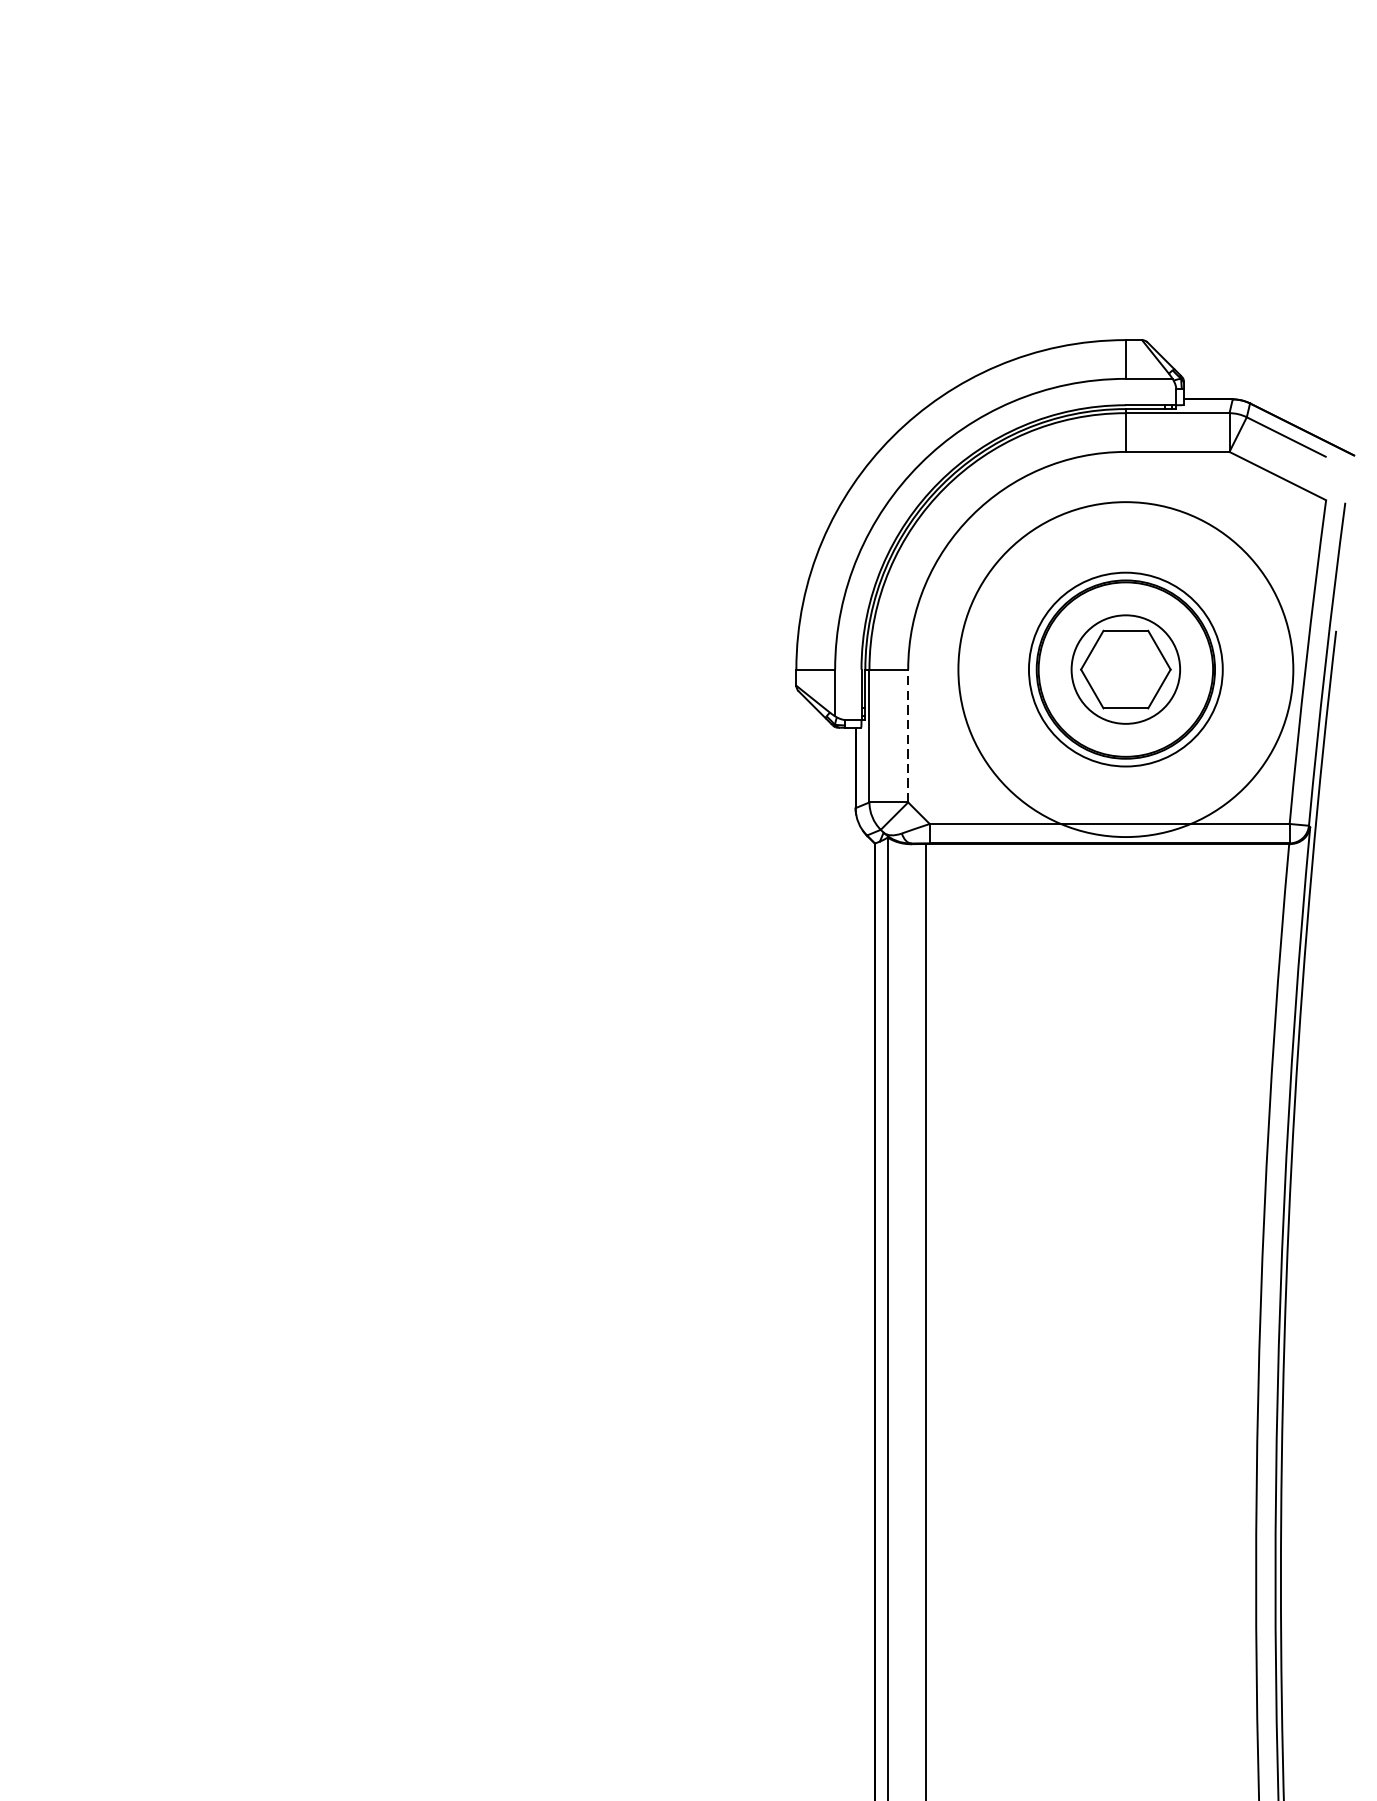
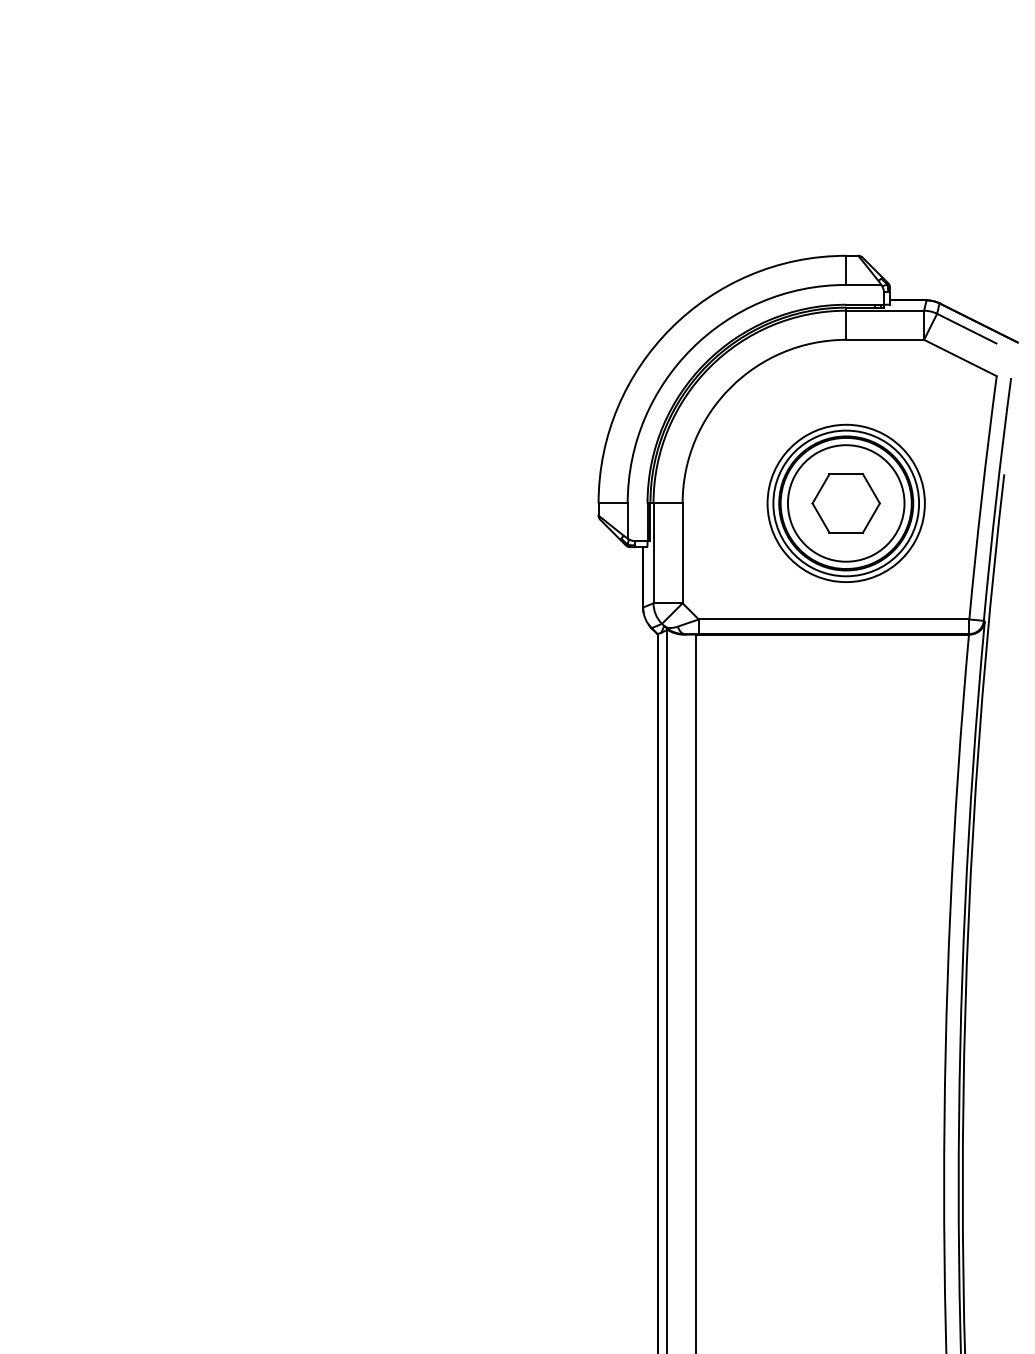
circle: (1124, 669) -> (845, 503), size x0.62
circle: (1124, 669) -> (845, 503), size x1.43
line: (908, 736) -> (682, 553), dashed -> solid

